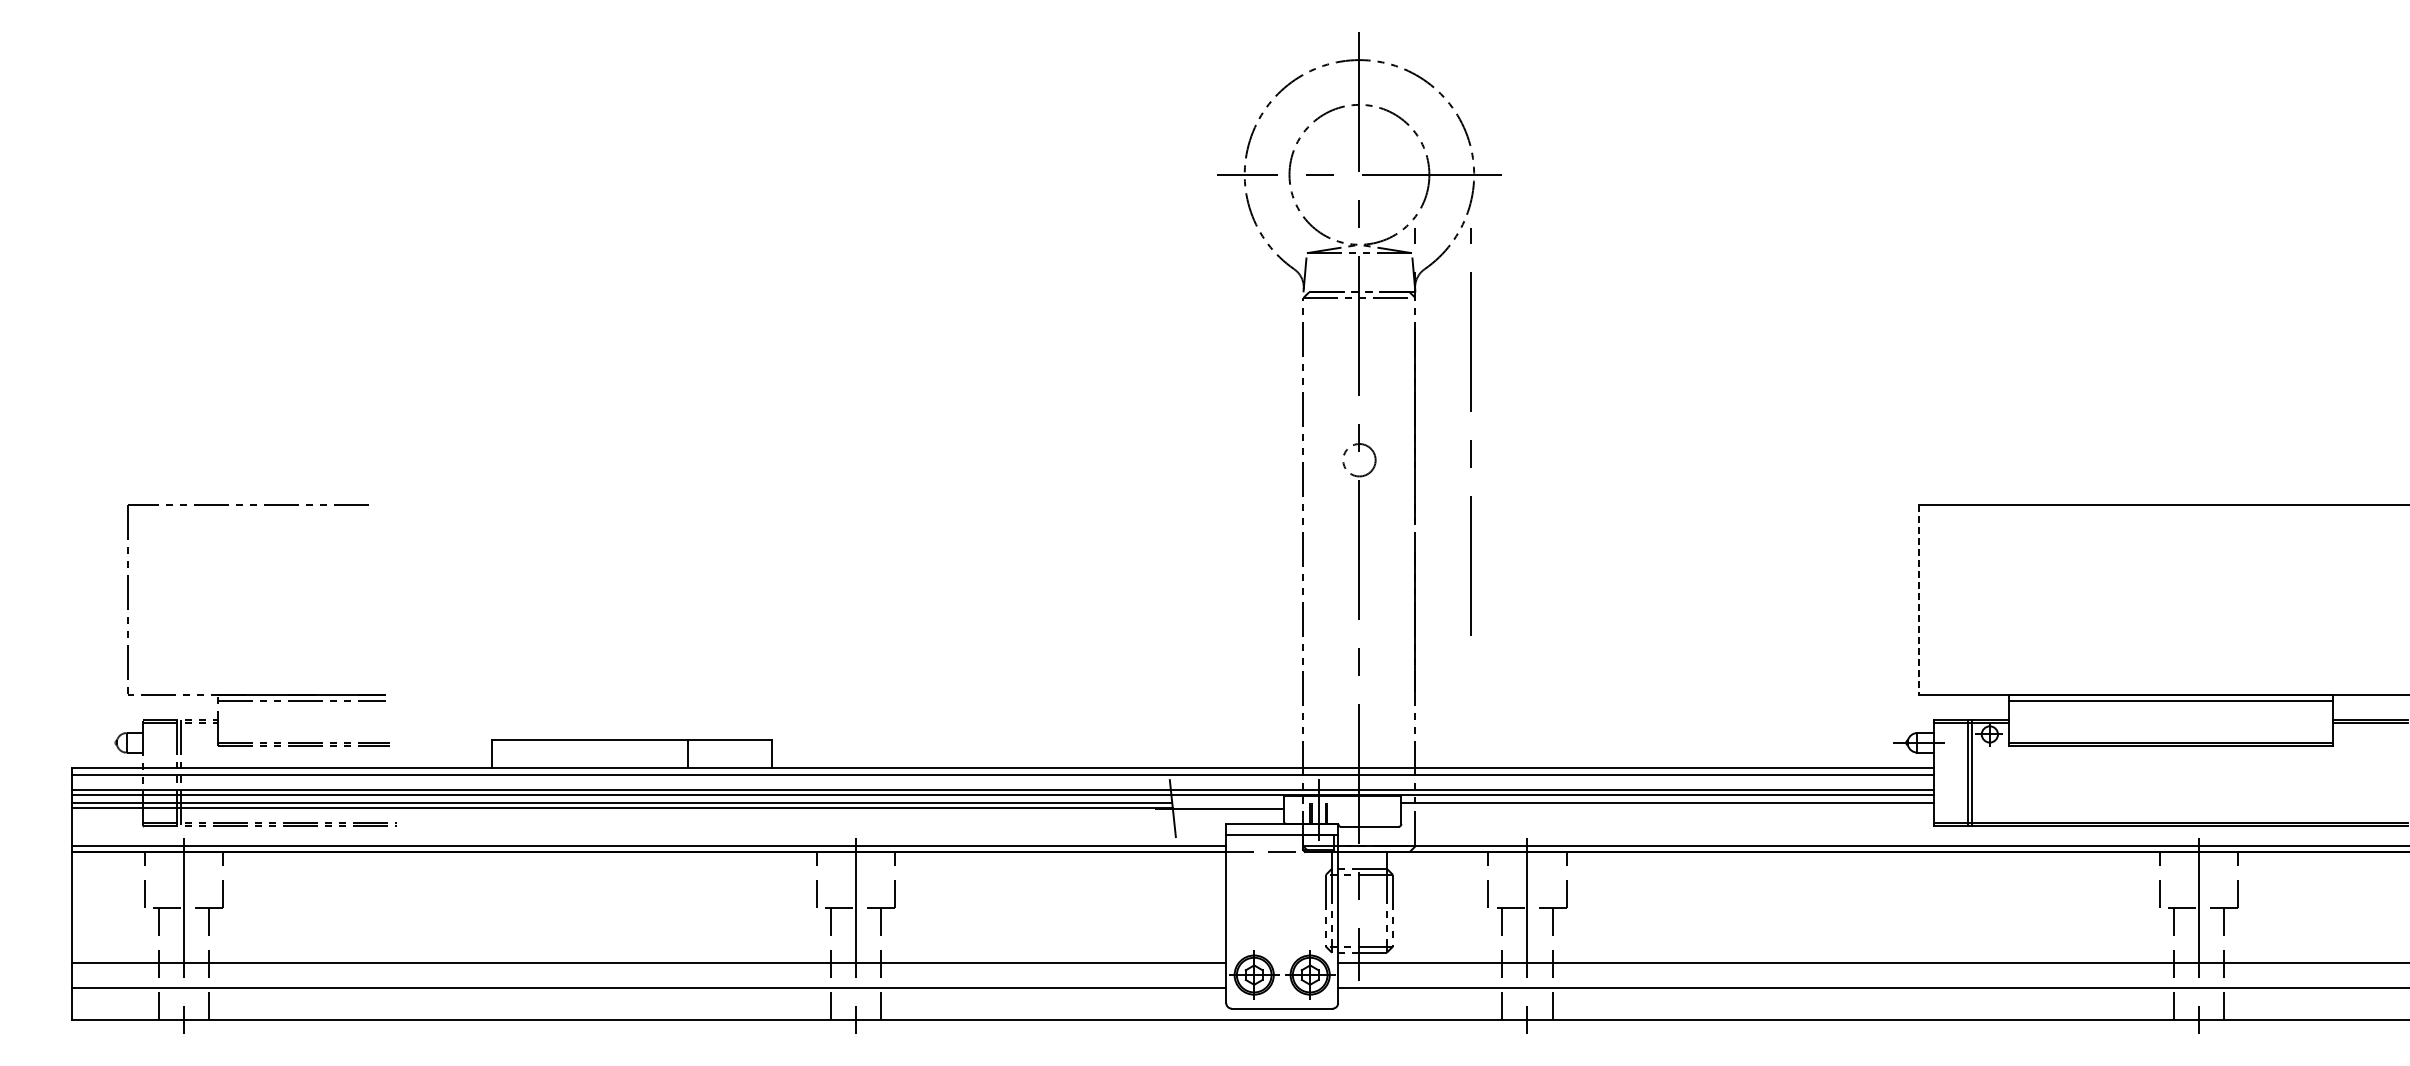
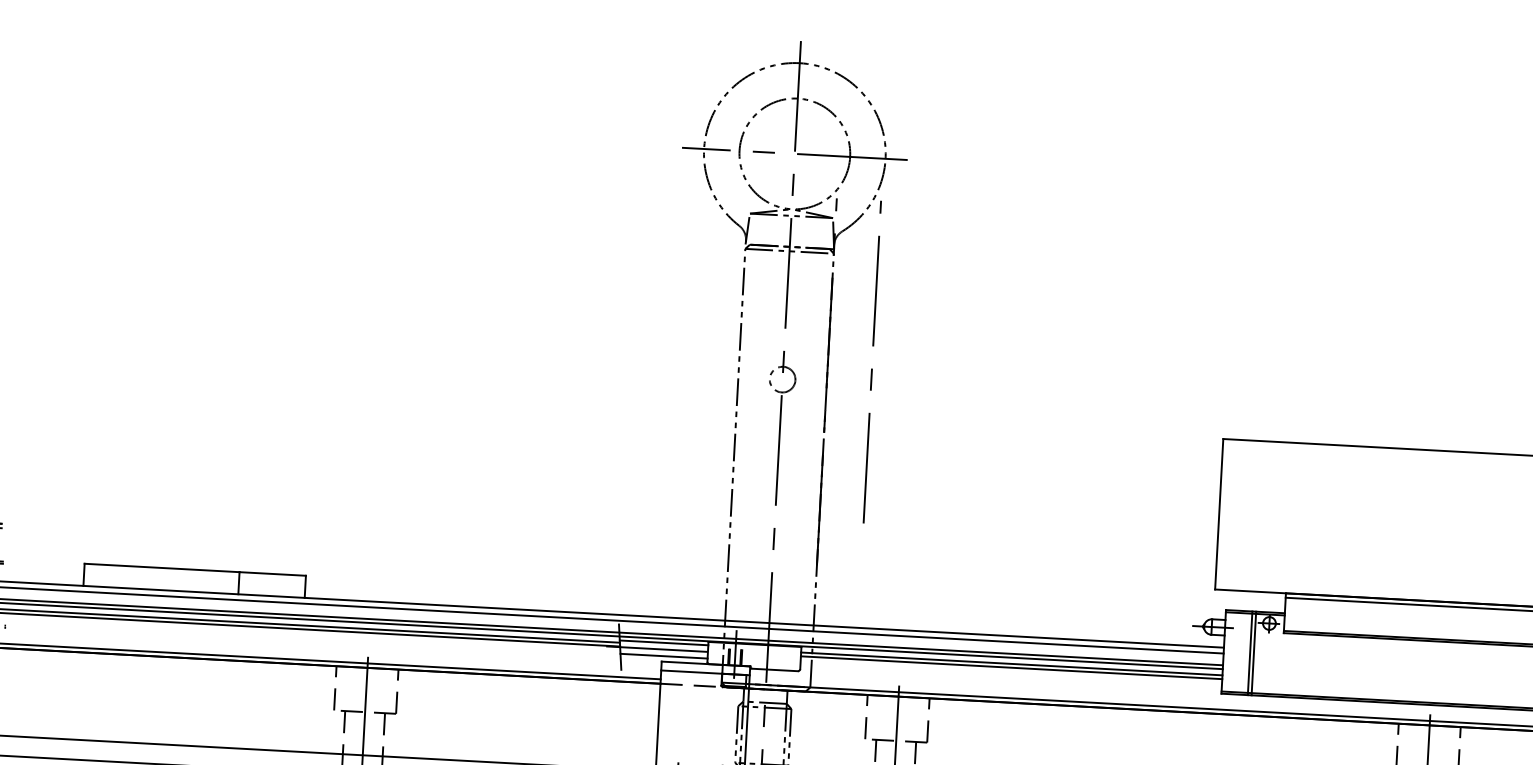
line: (1919, 600) -> (1219, 514), dashed -> solid
line: (1227, 800) -> (663, 643), added
line: (1667, 807) -> (1011, 667), added
line: (1228, 817) -> (663, 656), added

